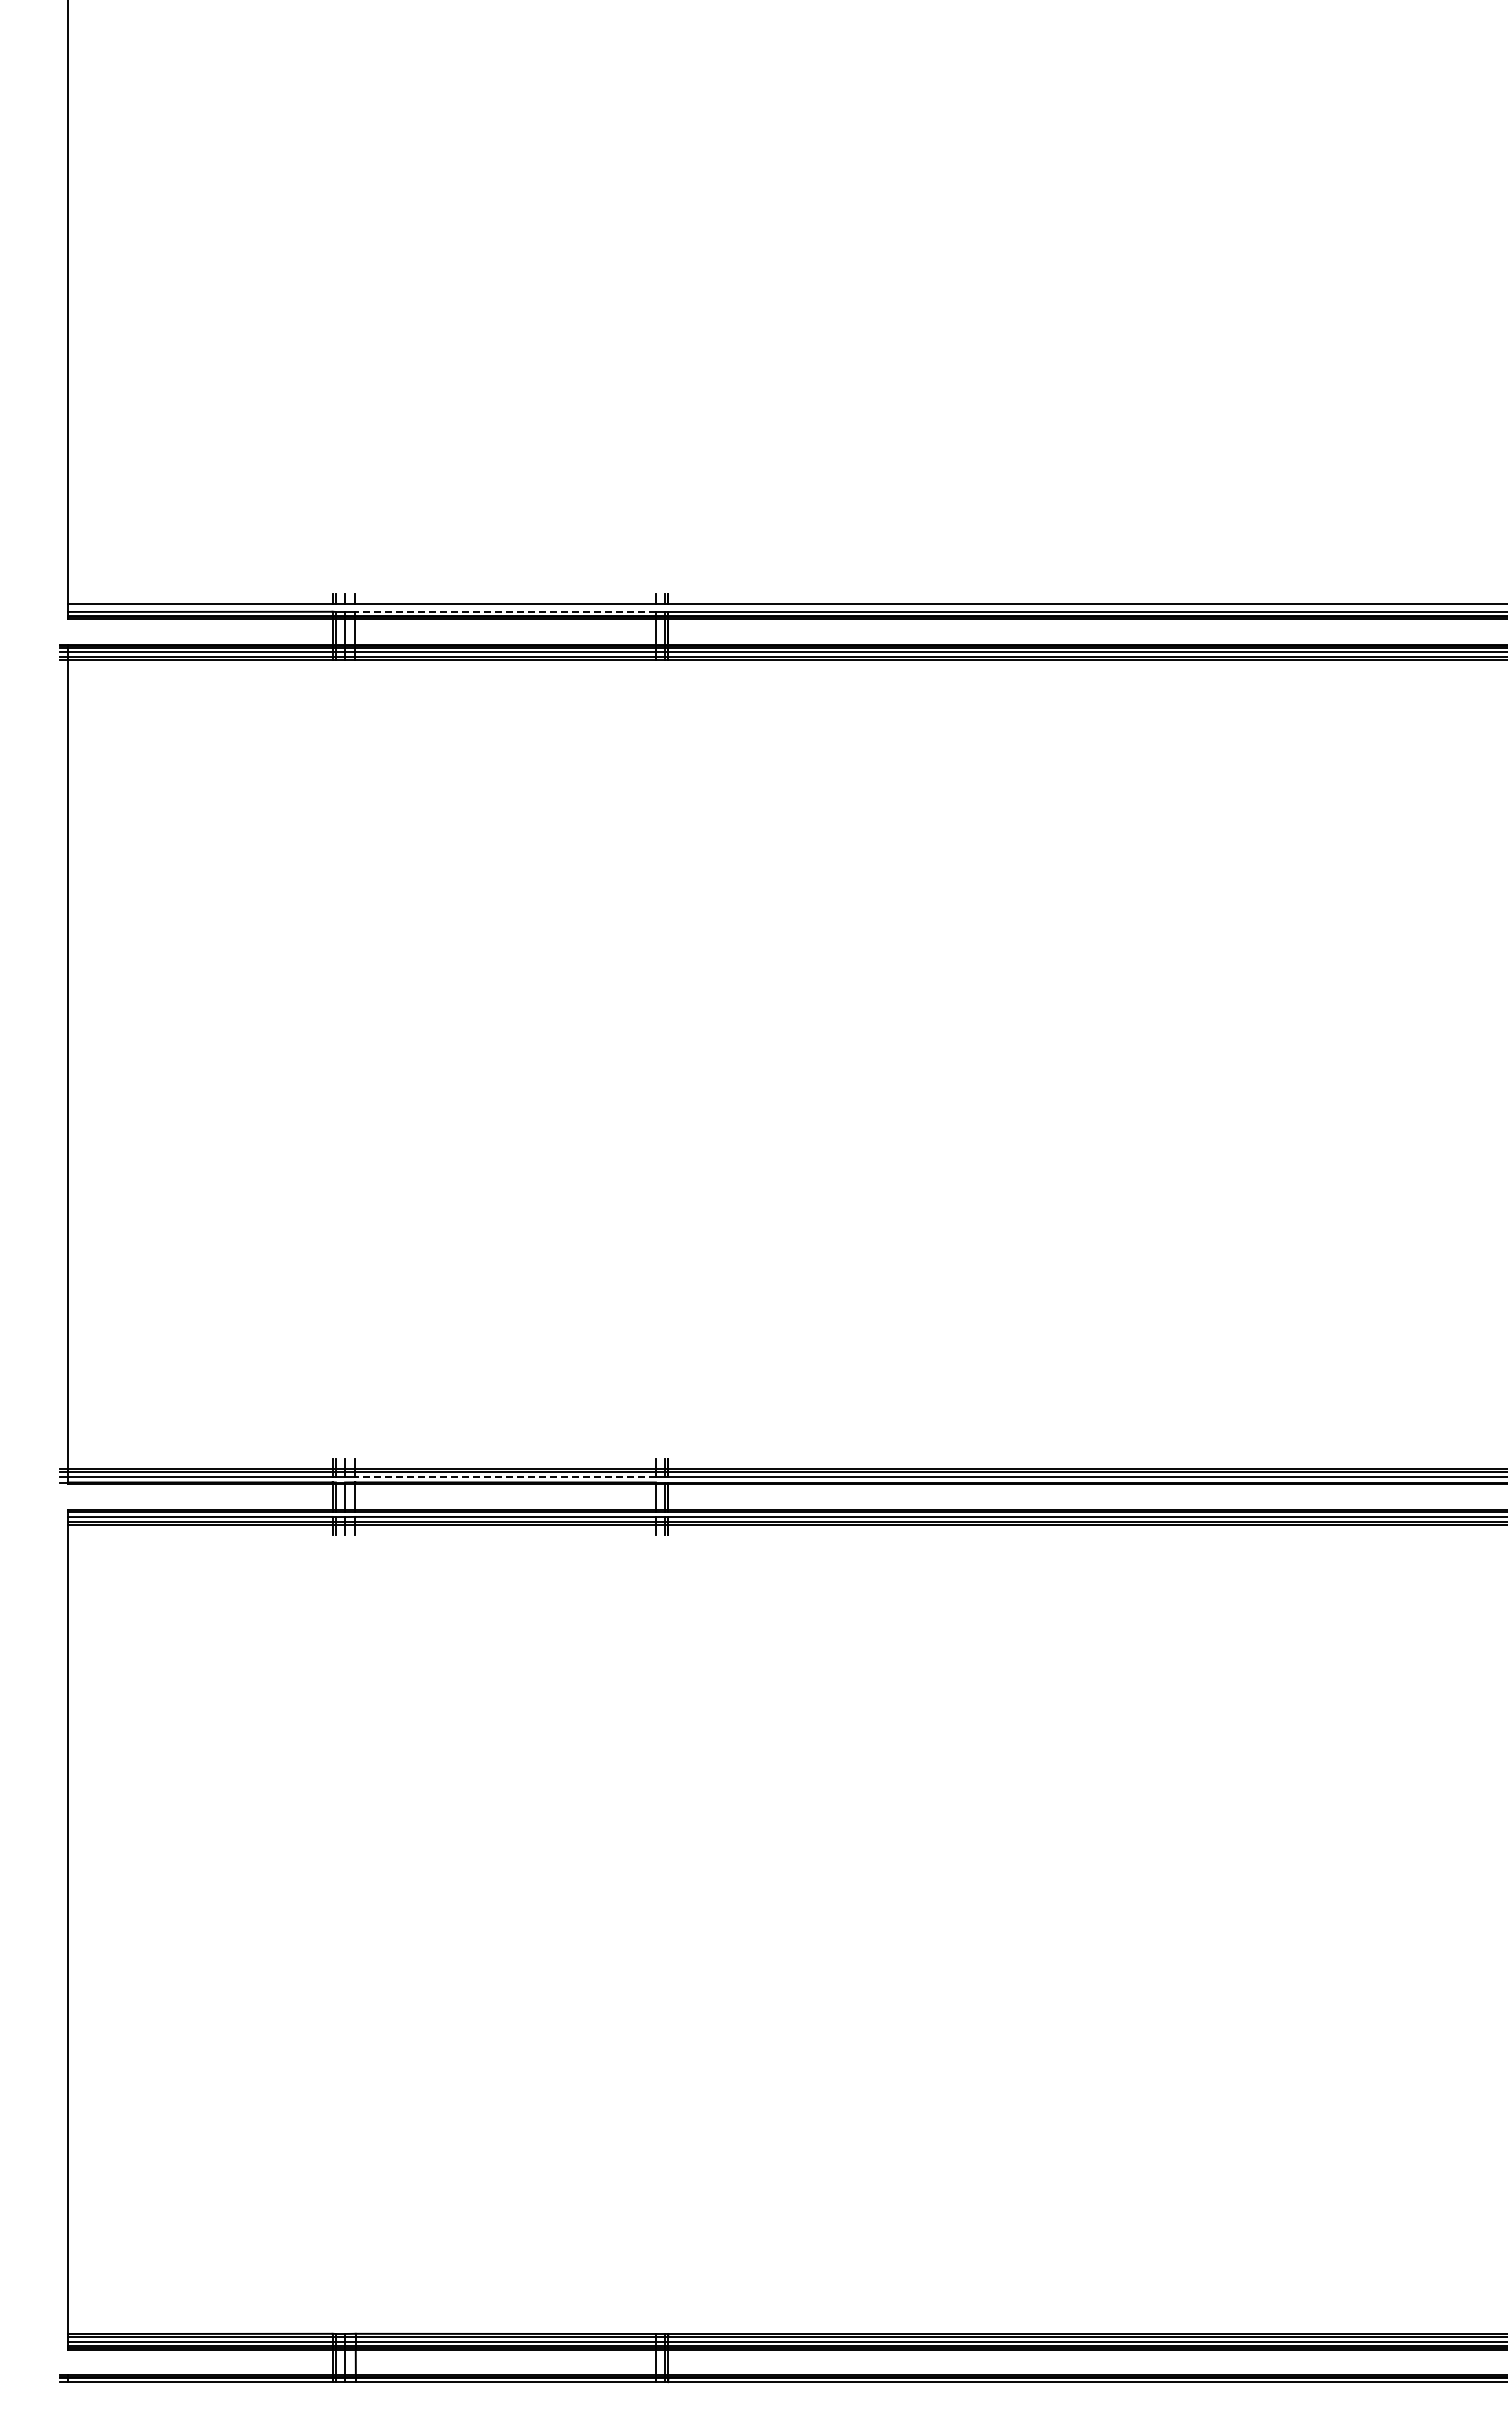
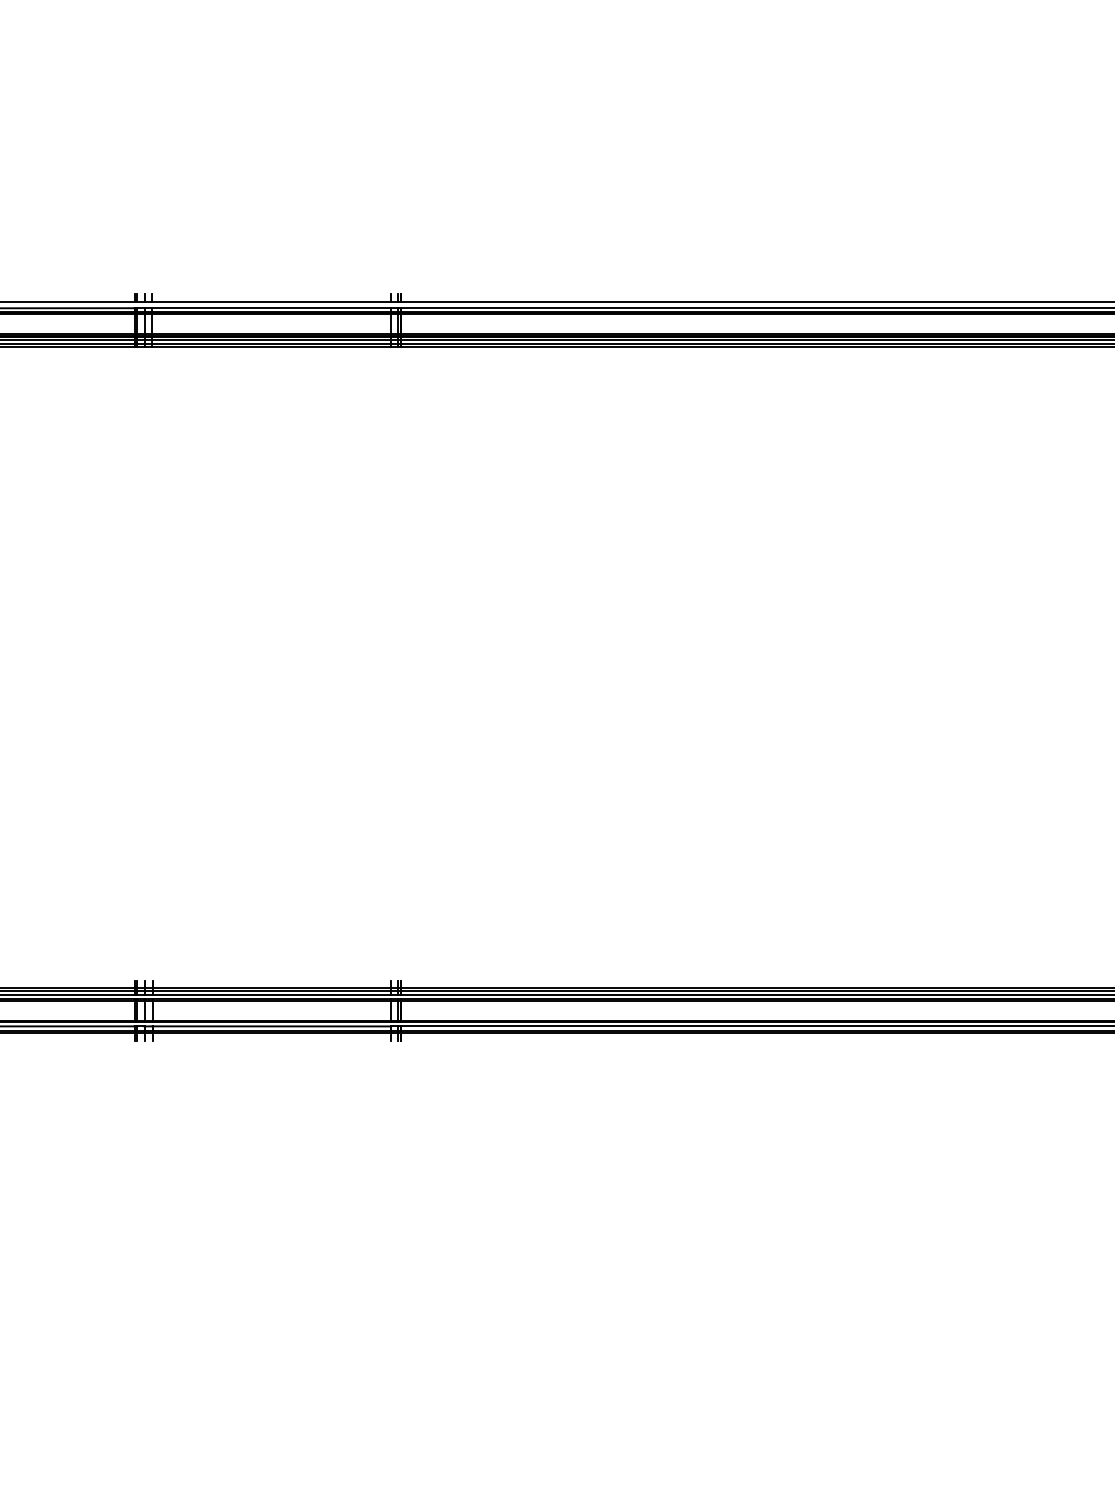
line: (504, 611) -> (270, 307), dashed -> solid
line: (505, 1477) -> (271, 995), dashed -> solid

